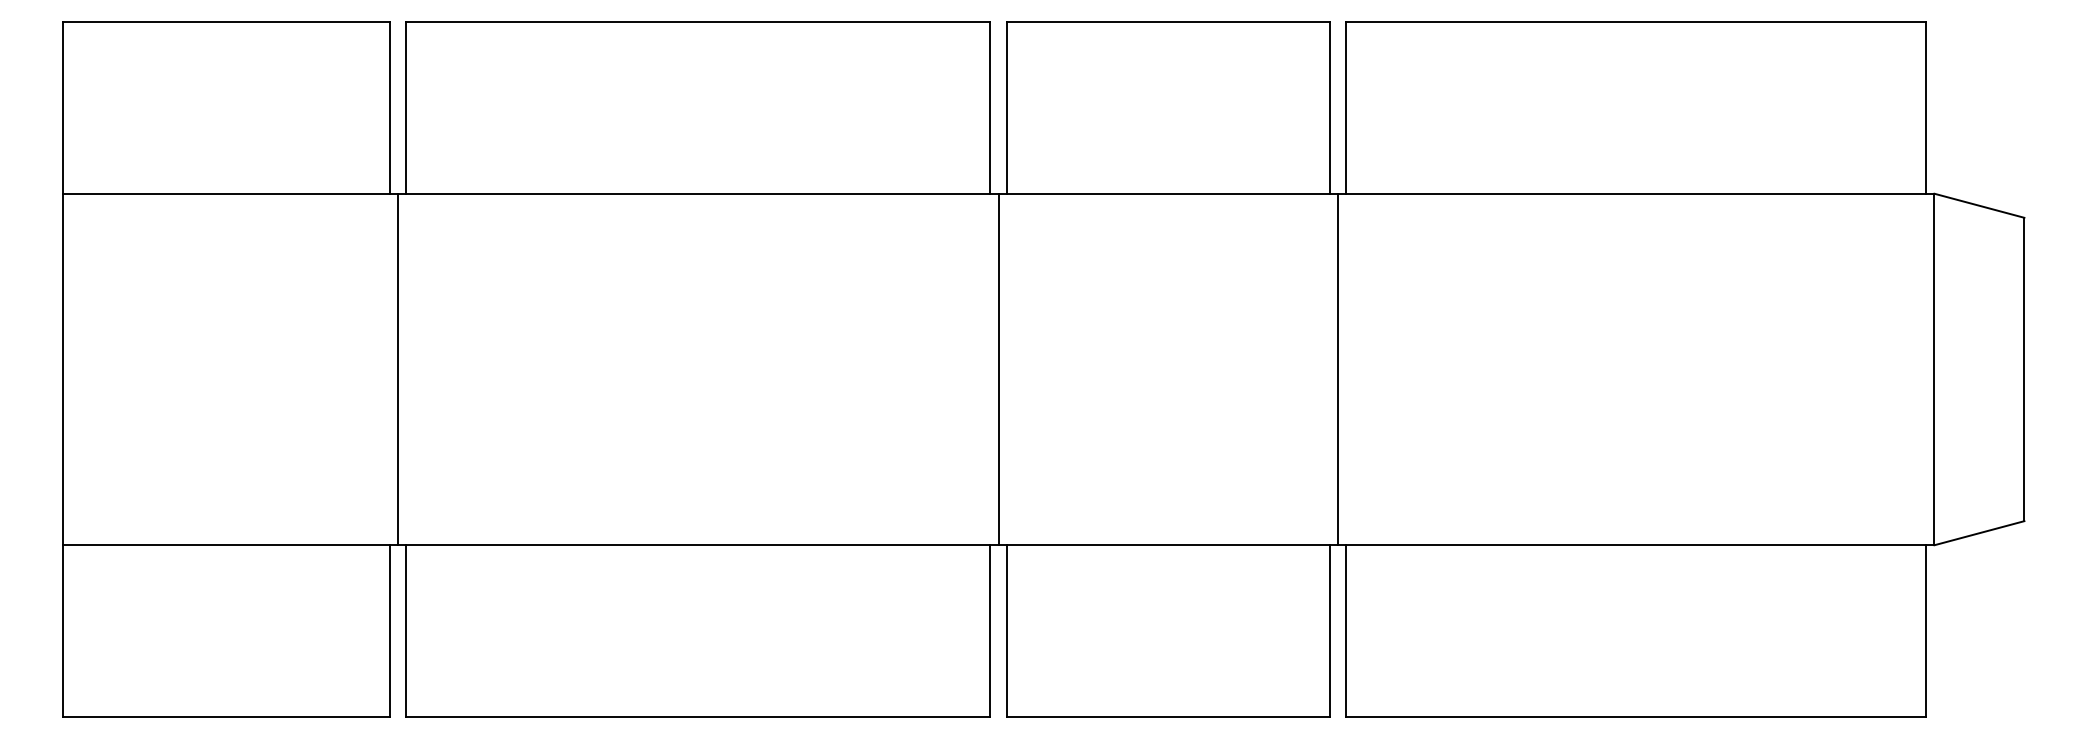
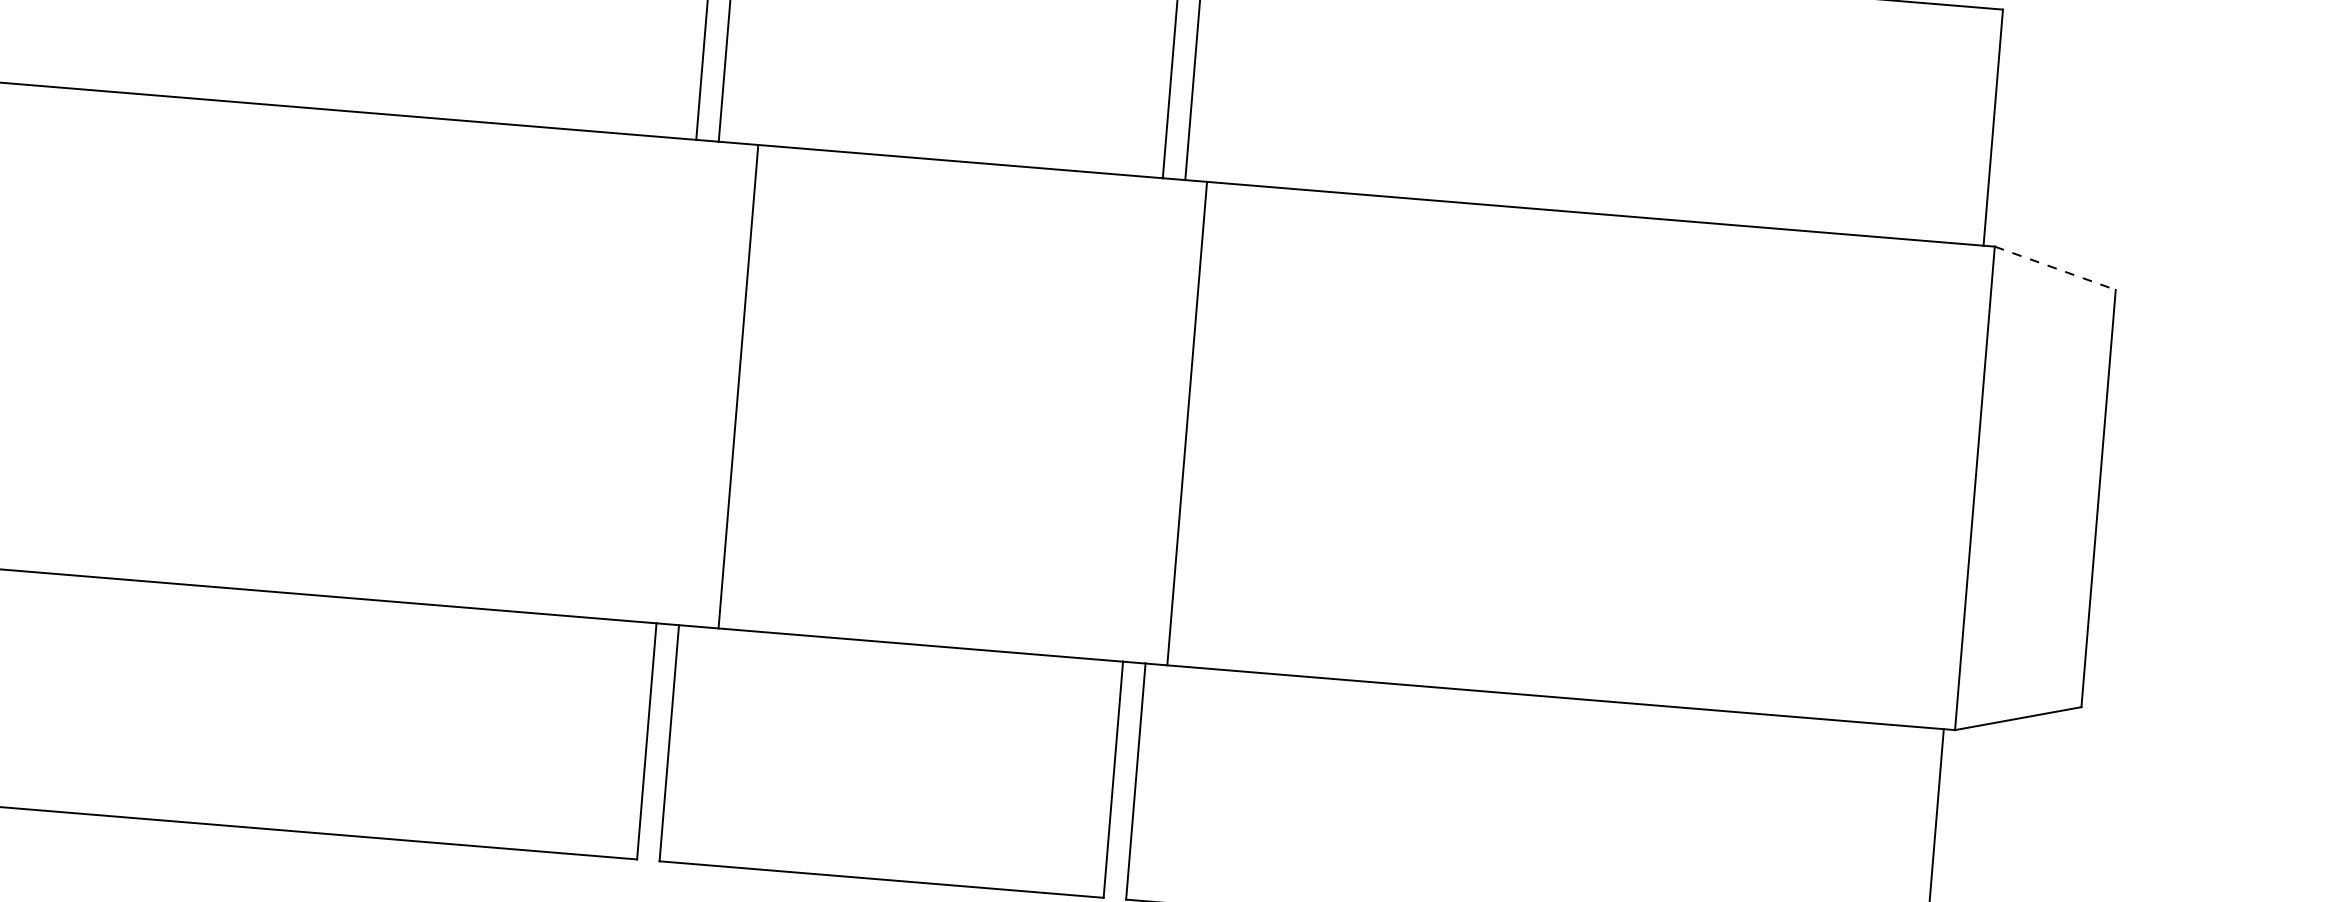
line: (1979, 205) -> (2055, 267), solid -> dashed
line: (998, 369) -> (738, 386), moved
line: (1337, 369) -> (1186, 423), moved

